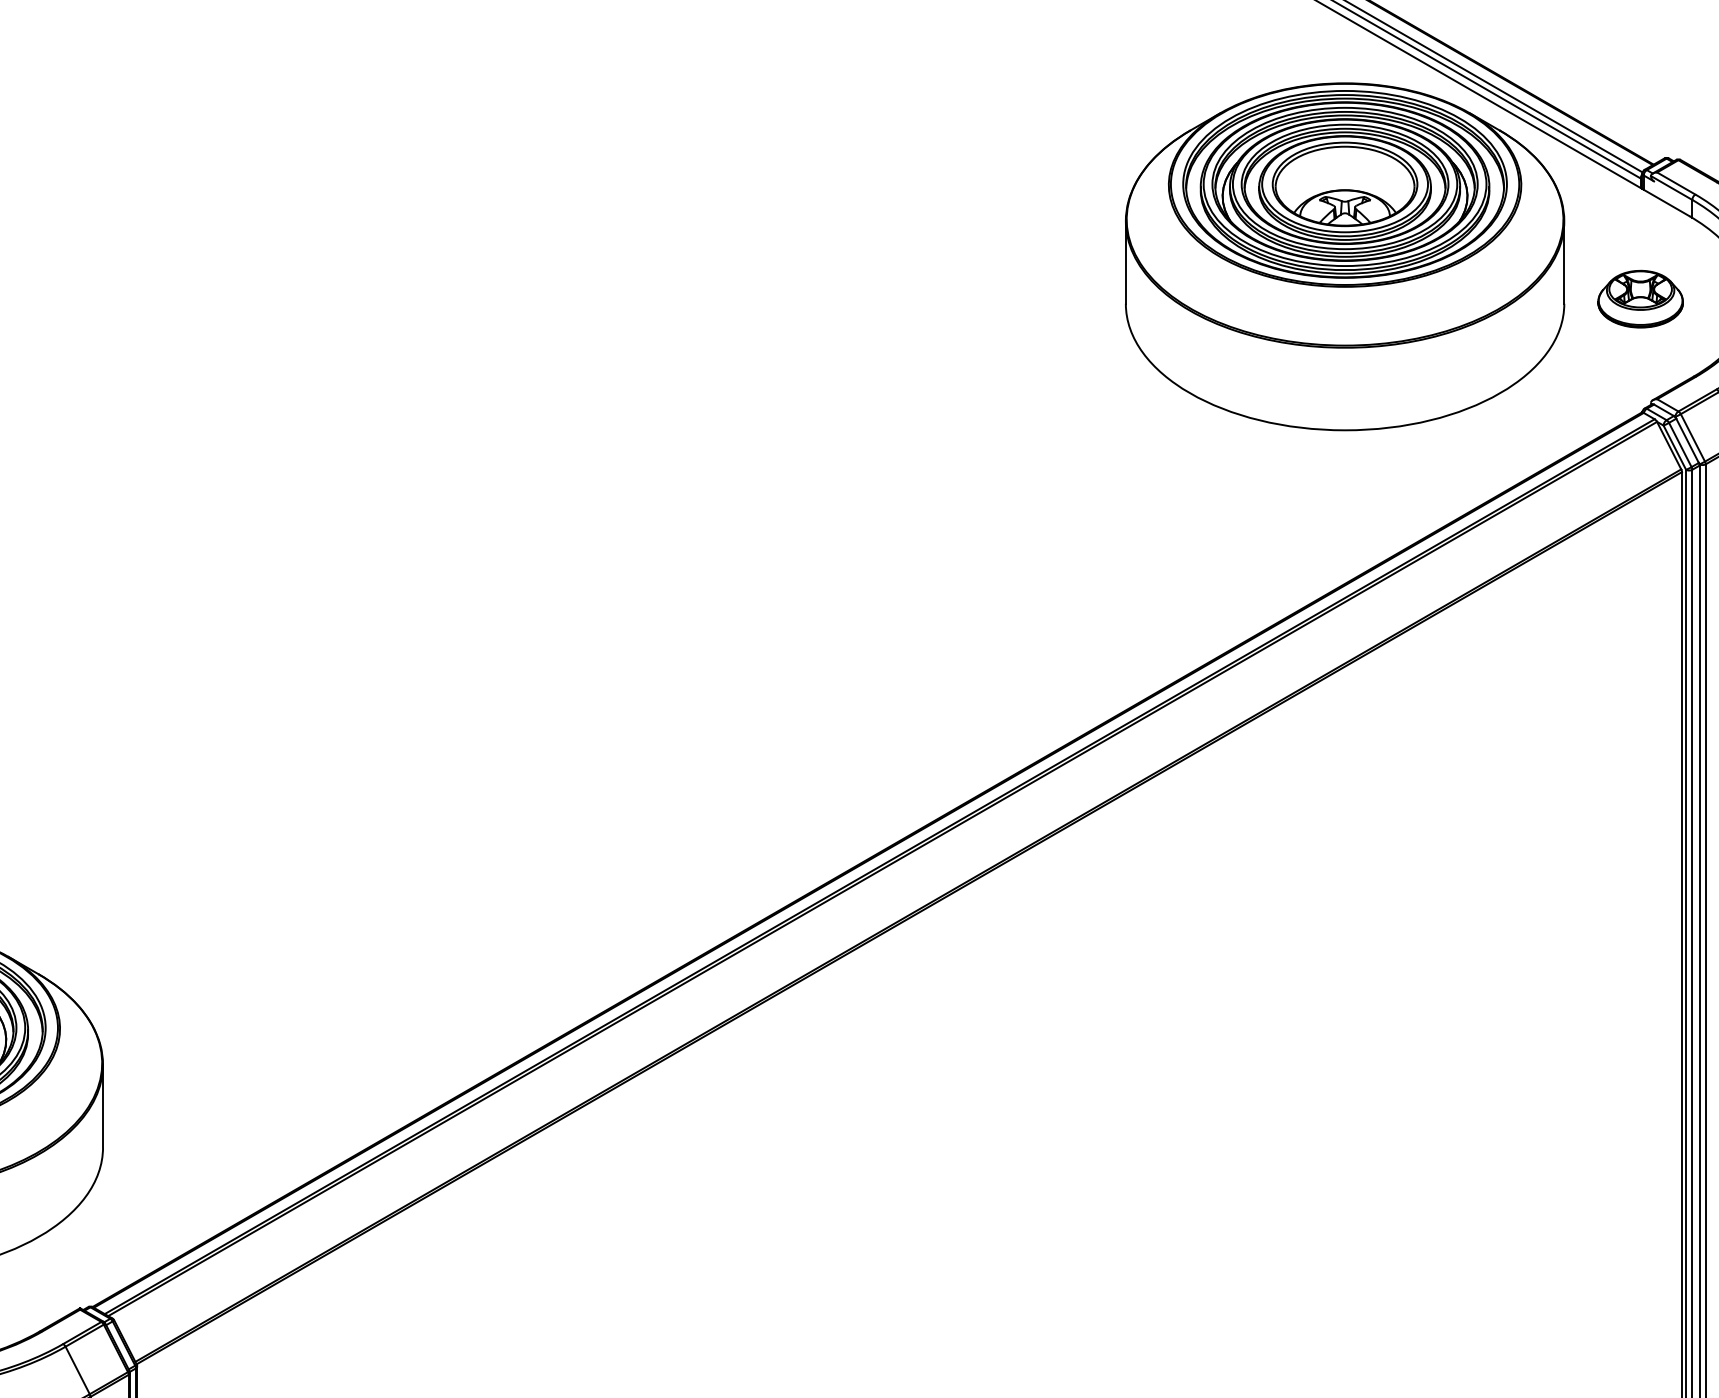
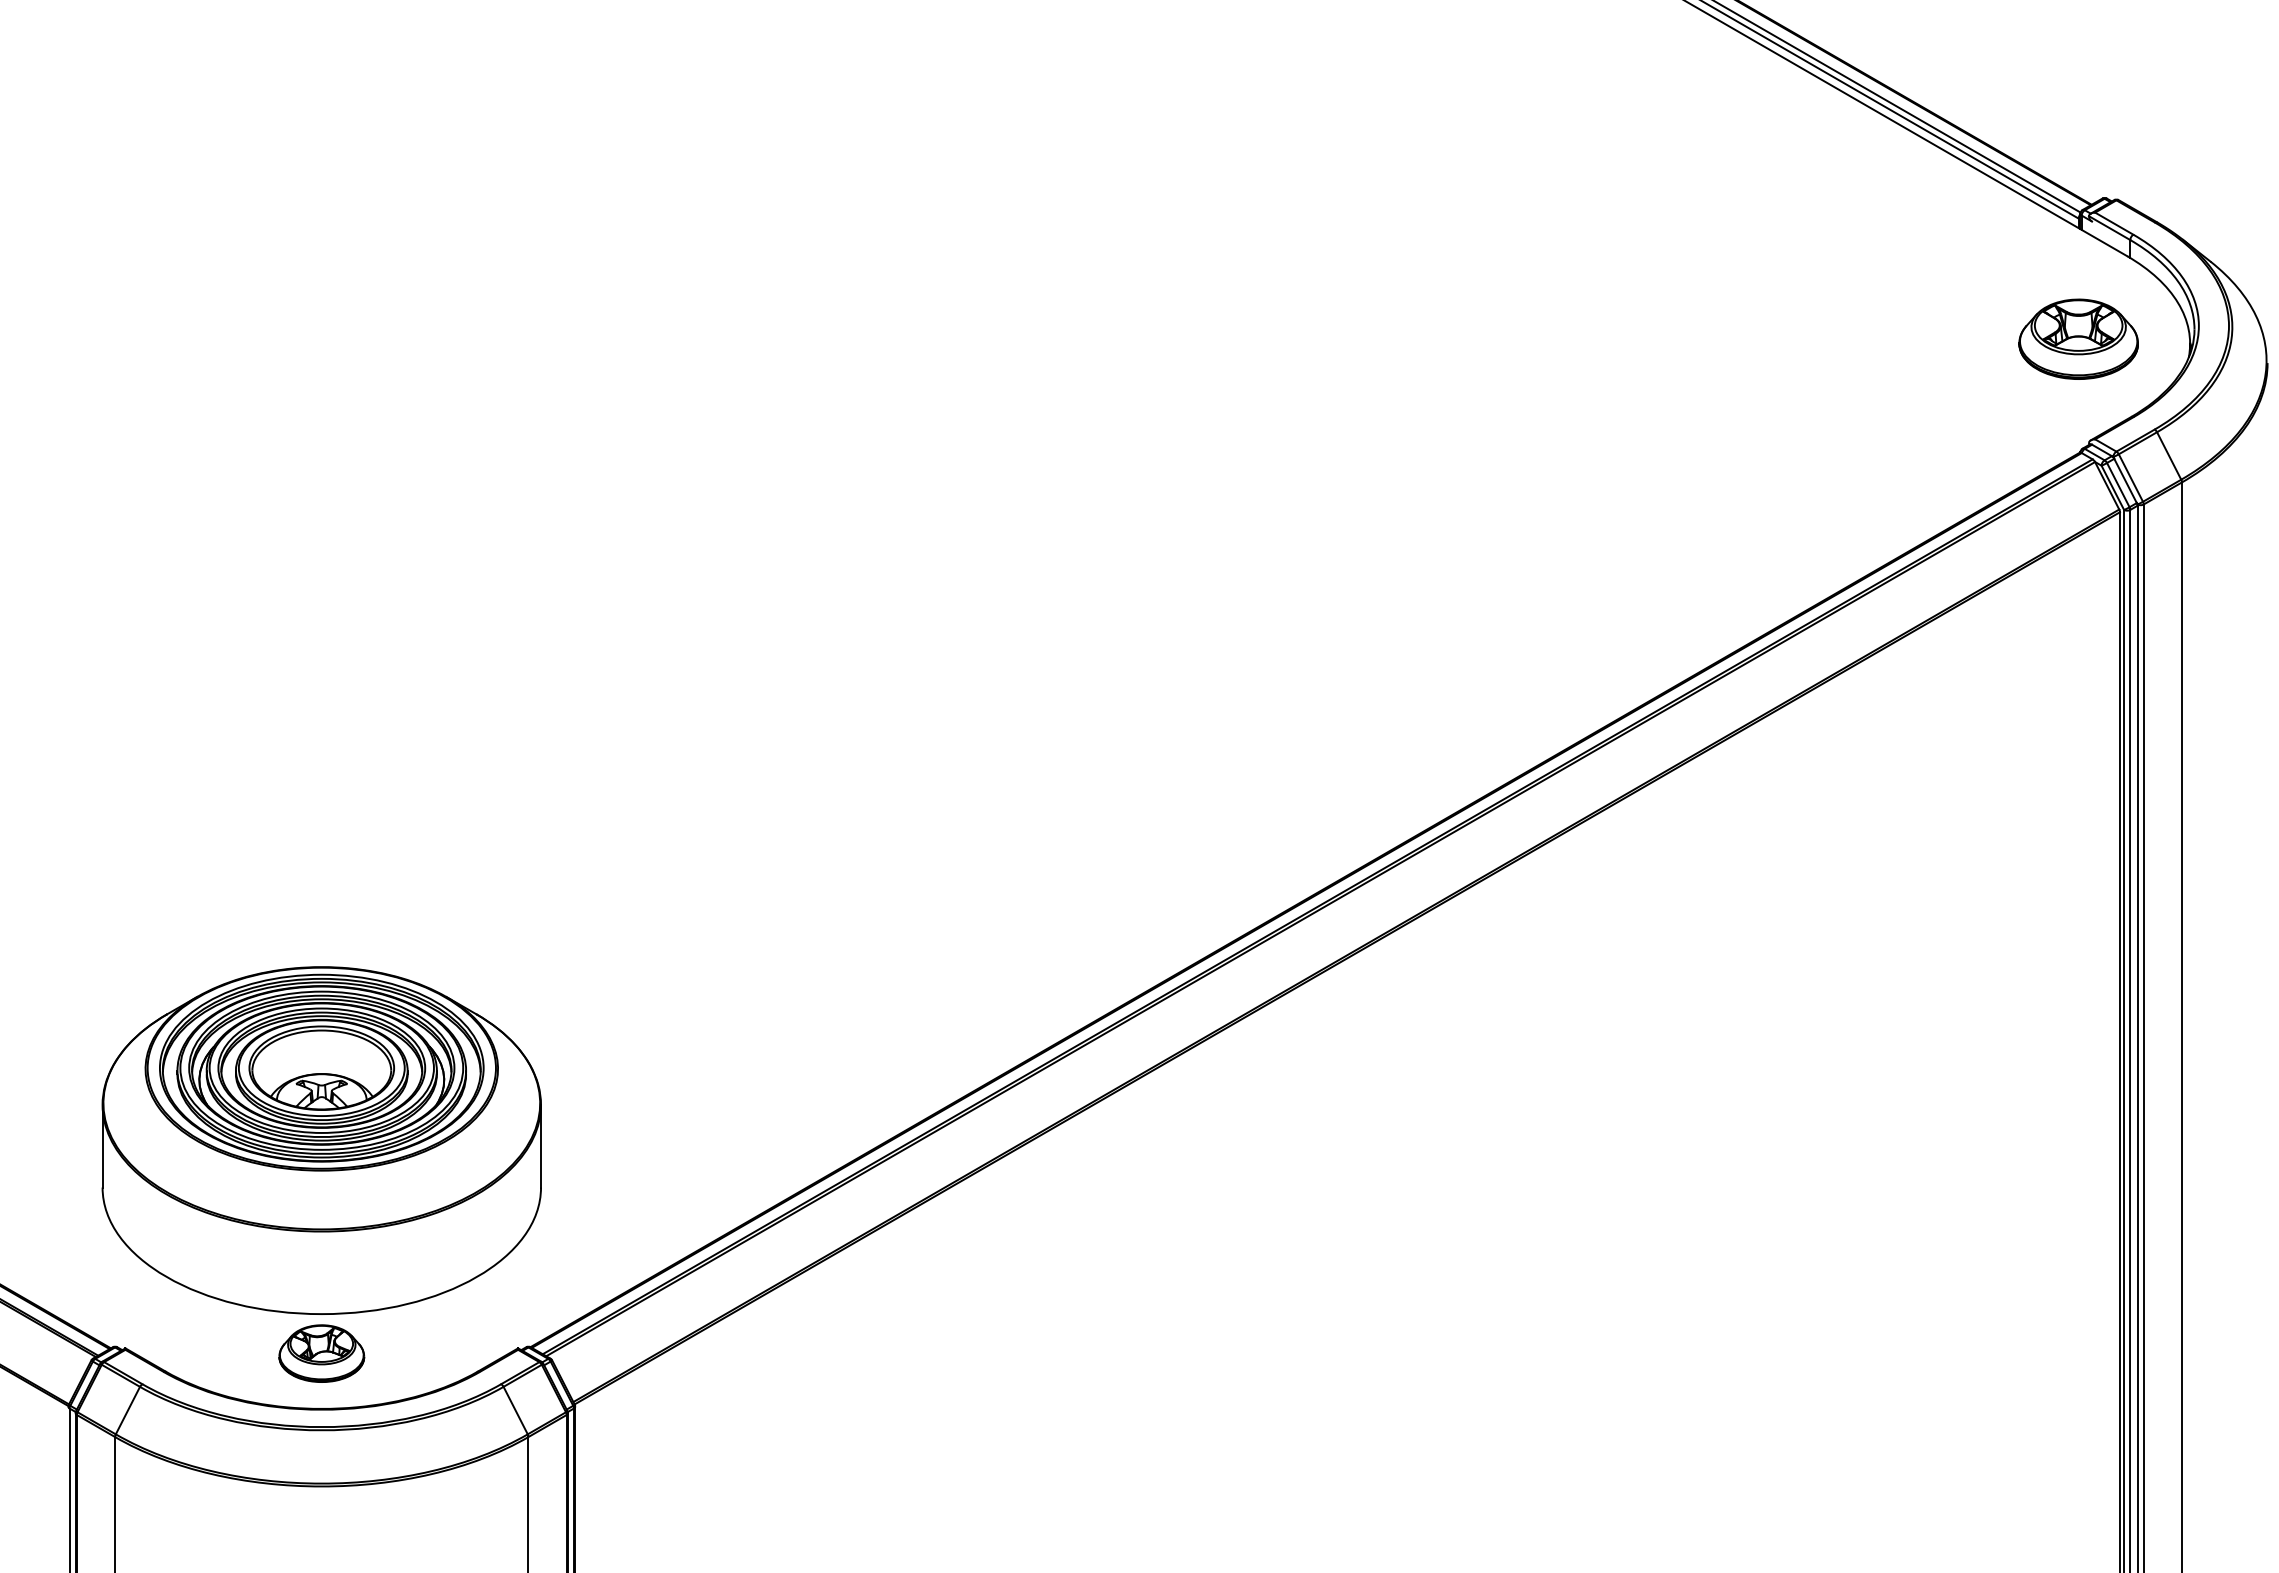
part: (1345, 256) -> (1783, 296), removed
part: (1640, 299) -> (2078, 339), size x1.4

